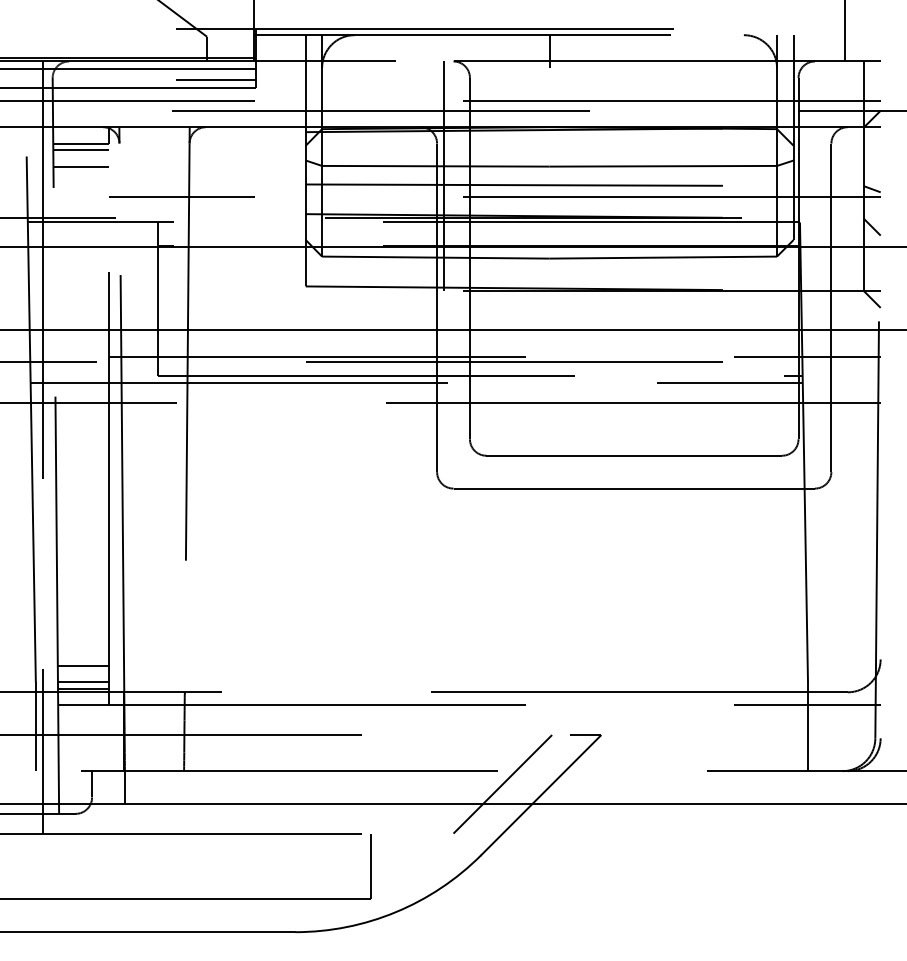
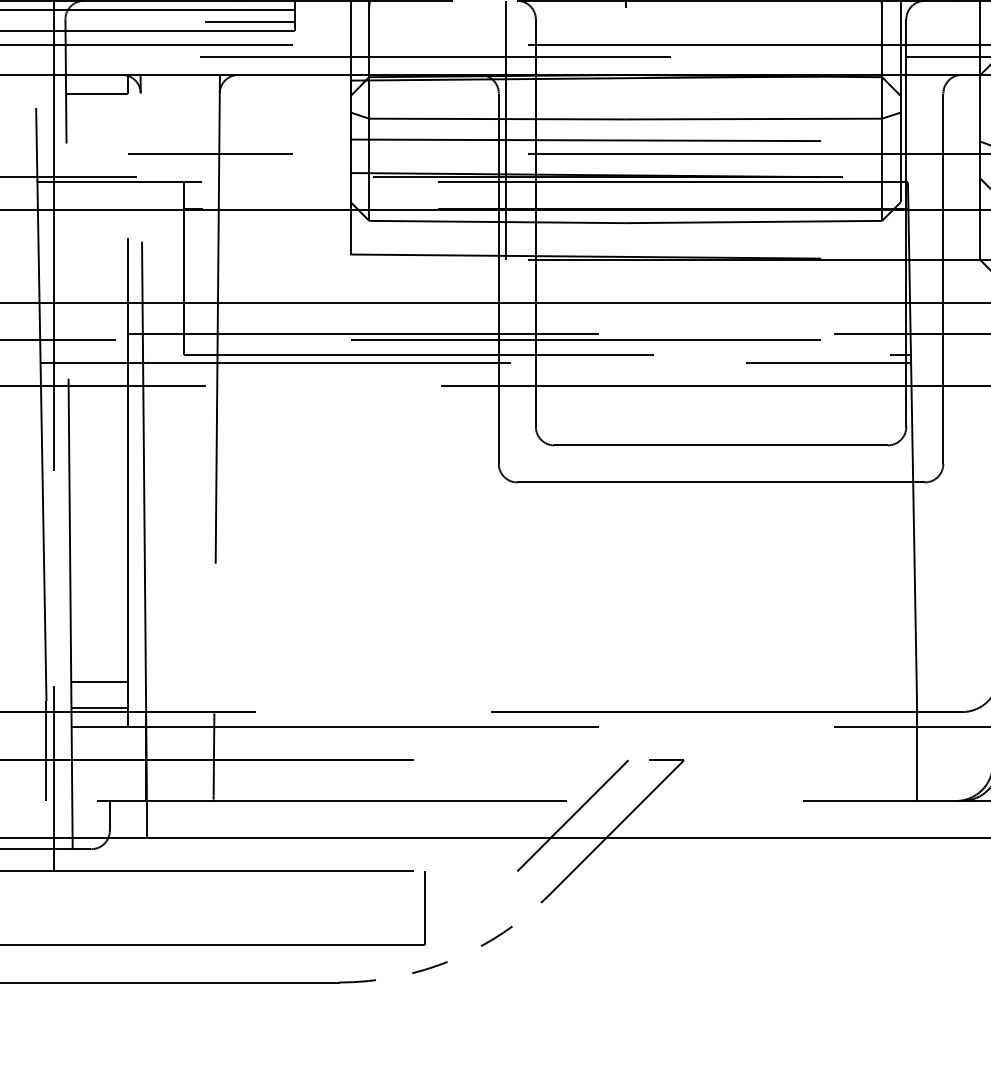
line: (80, 150) -> (96, 101), removed
line: (80, 166) -> (96, 119), removed
line: (82, 682) -> (99, 701), removed
arc: (395, 912) -> (451, 960), solid -> dashed

